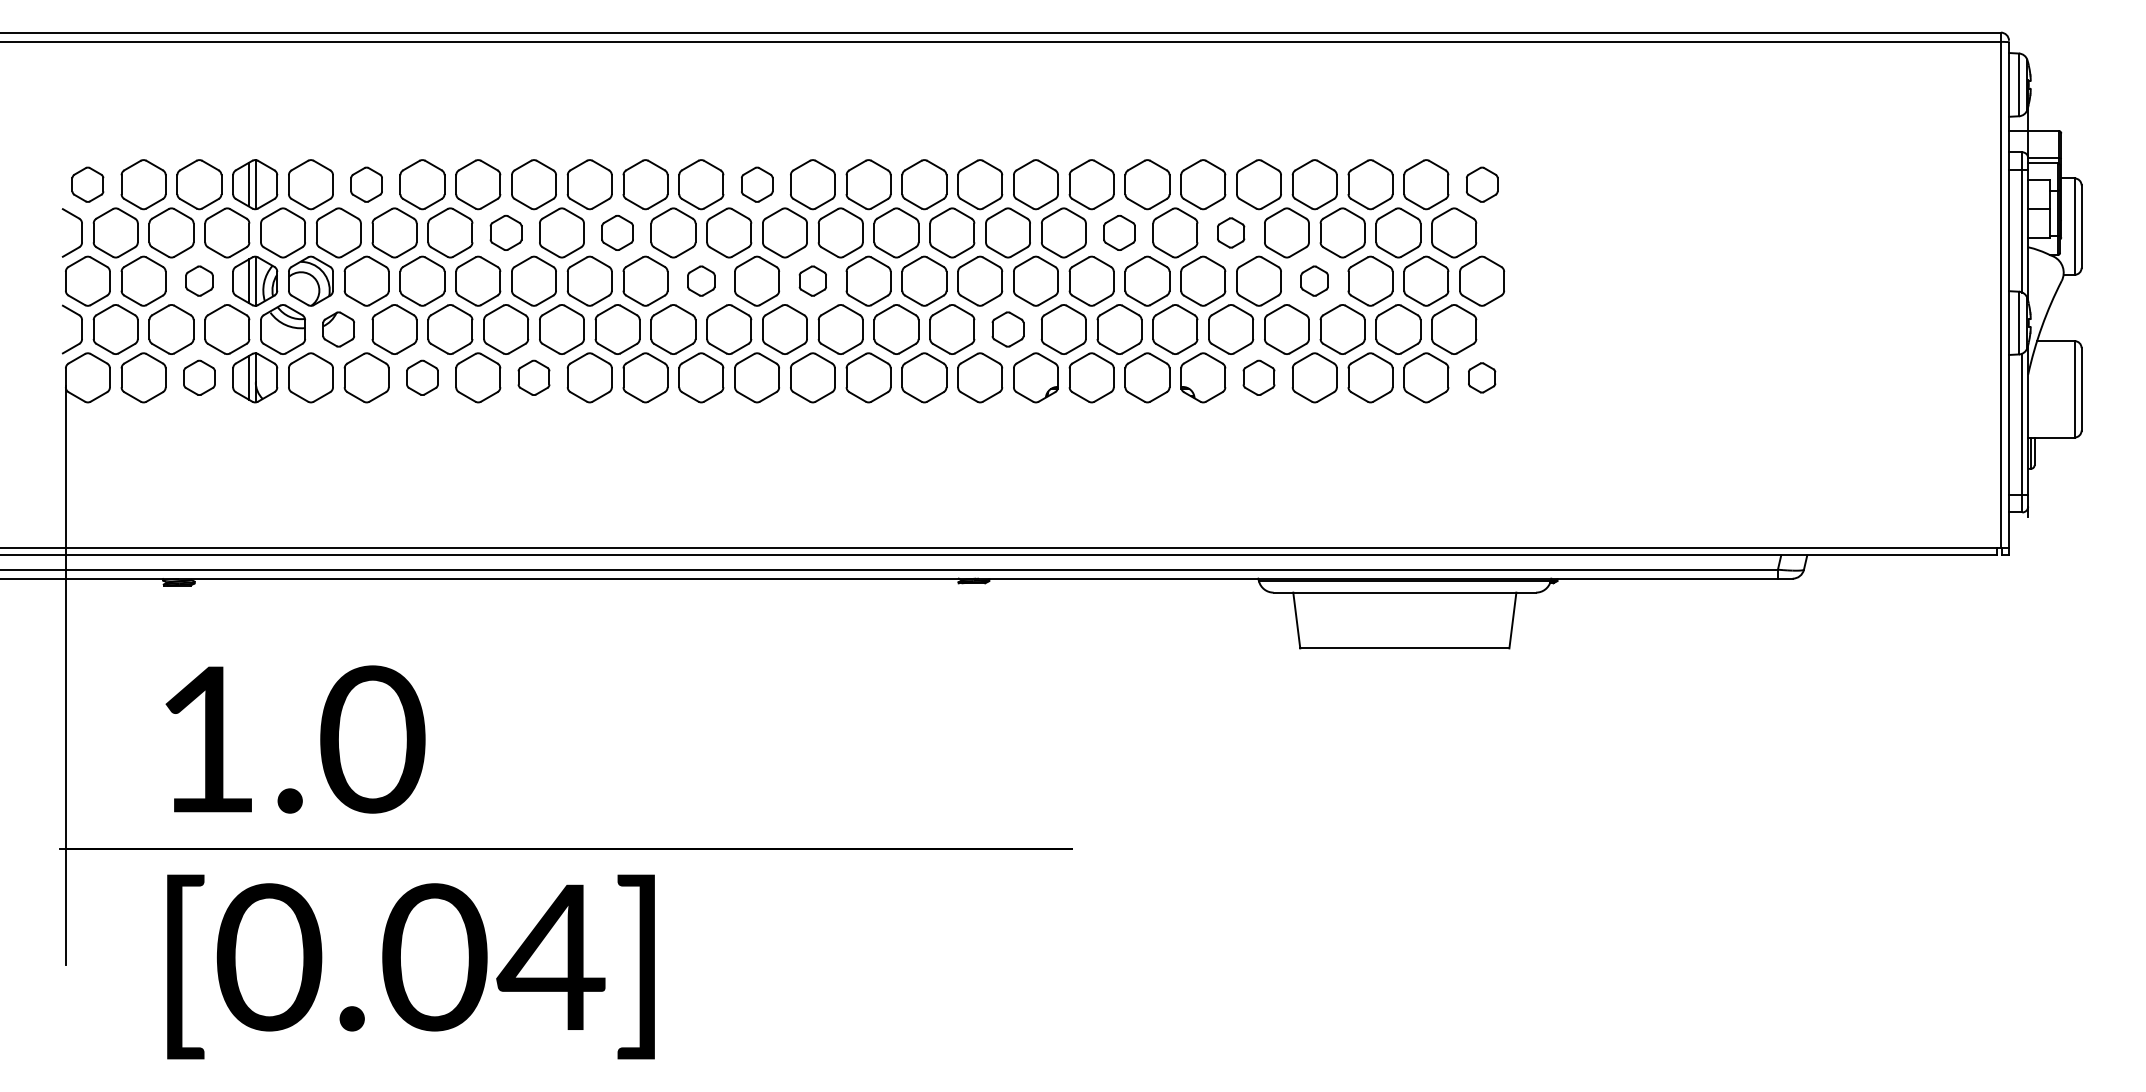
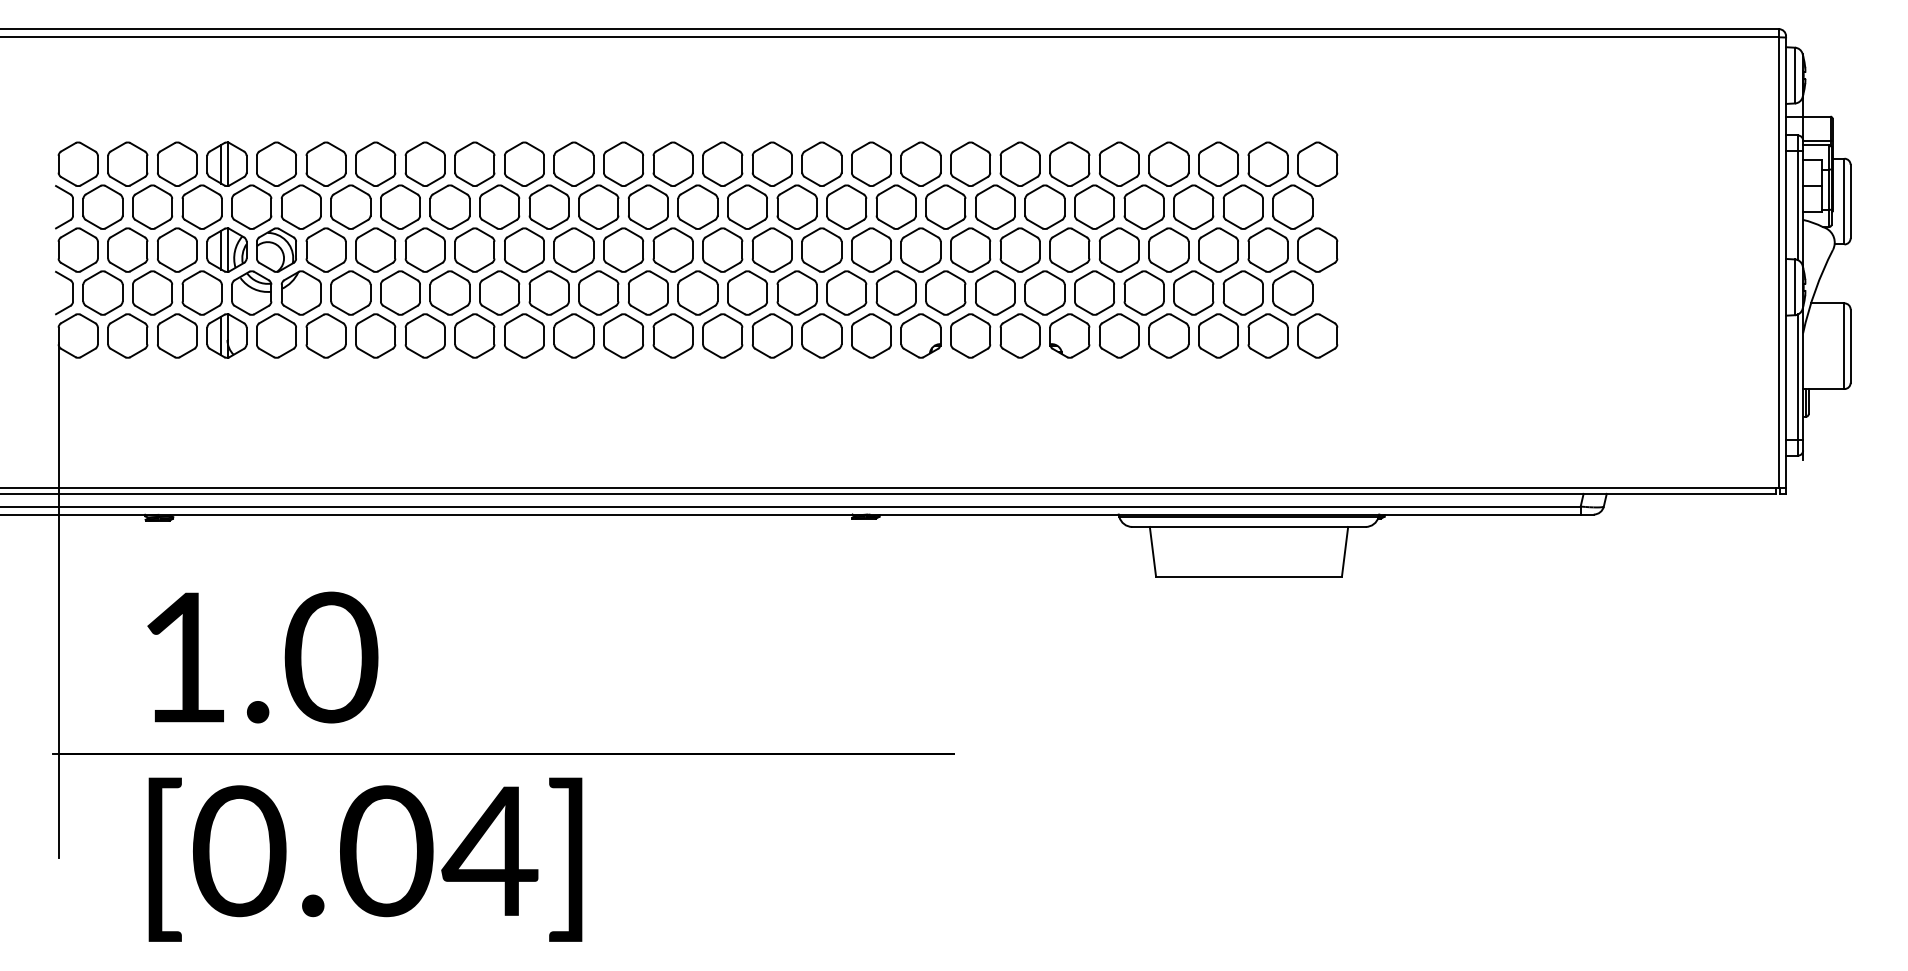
part: (87, 184) -> (77, 164), size x1.43
part: (366, 184) -> (325, 164), size x1.43
part: (757, 184) -> (673, 164), size x1.43
part: (1482, 184) -> (1318, 164), size x1.43
part: (505, 232) -> (449, 206), size x1.43
part: (617, 232) -> (549, 206), size x1.43
part: (1119, 232) -> (995, 206), size x1.43
part: (1230, 232) -> (1094, 206), size x1.67
part: (199, 280) -> (177, 249), size x1.67
part: (701, 280) -> (623, 249), size x1.67
part: (812, 280) -> (722, 249), size x1.67
part: (1314, 280) -> (1168, 249), size x1.67
part: (338, 329) -> (301, 293), size x1.43
part: (1007, 329) -> (895, 293), size x1.43
part: (199, 377) -> (177, 335), size x1.43
part: (422, 377) -> (375, 335), size x1.43
part: (533, 377) -> (474, 335), size x1.43
part: (1258, 377) -> (1118, 335), size x1.43
part: (1481, 377) -> (1317, 335), size x1.67

